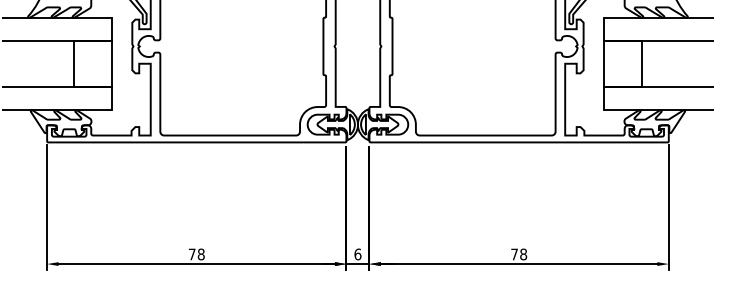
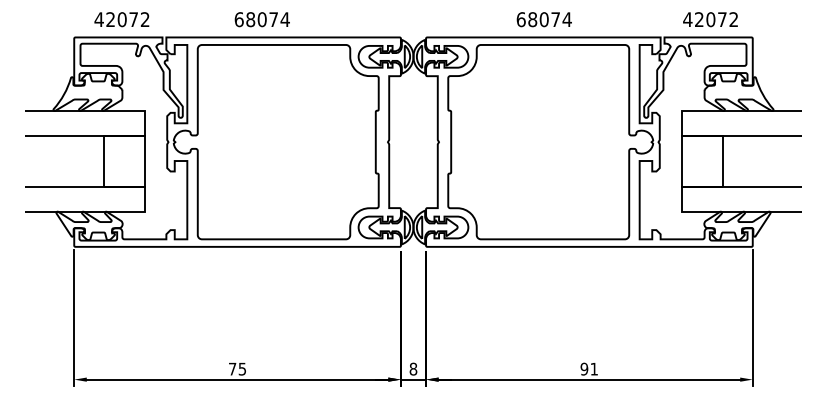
text: (201, 253) -> (242, 368), 78 -> 75
text: (357, 253) -> (413, 368), 6 -> 8
text: (519, 253) -> (589, 368), 78 -> 91

